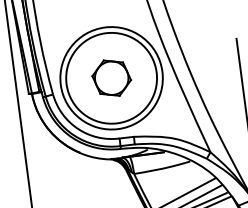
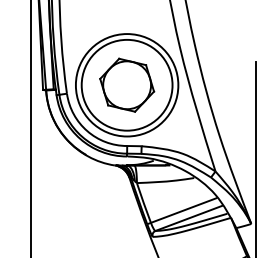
part: (111, 77) -> (127, 84), size x1.43

